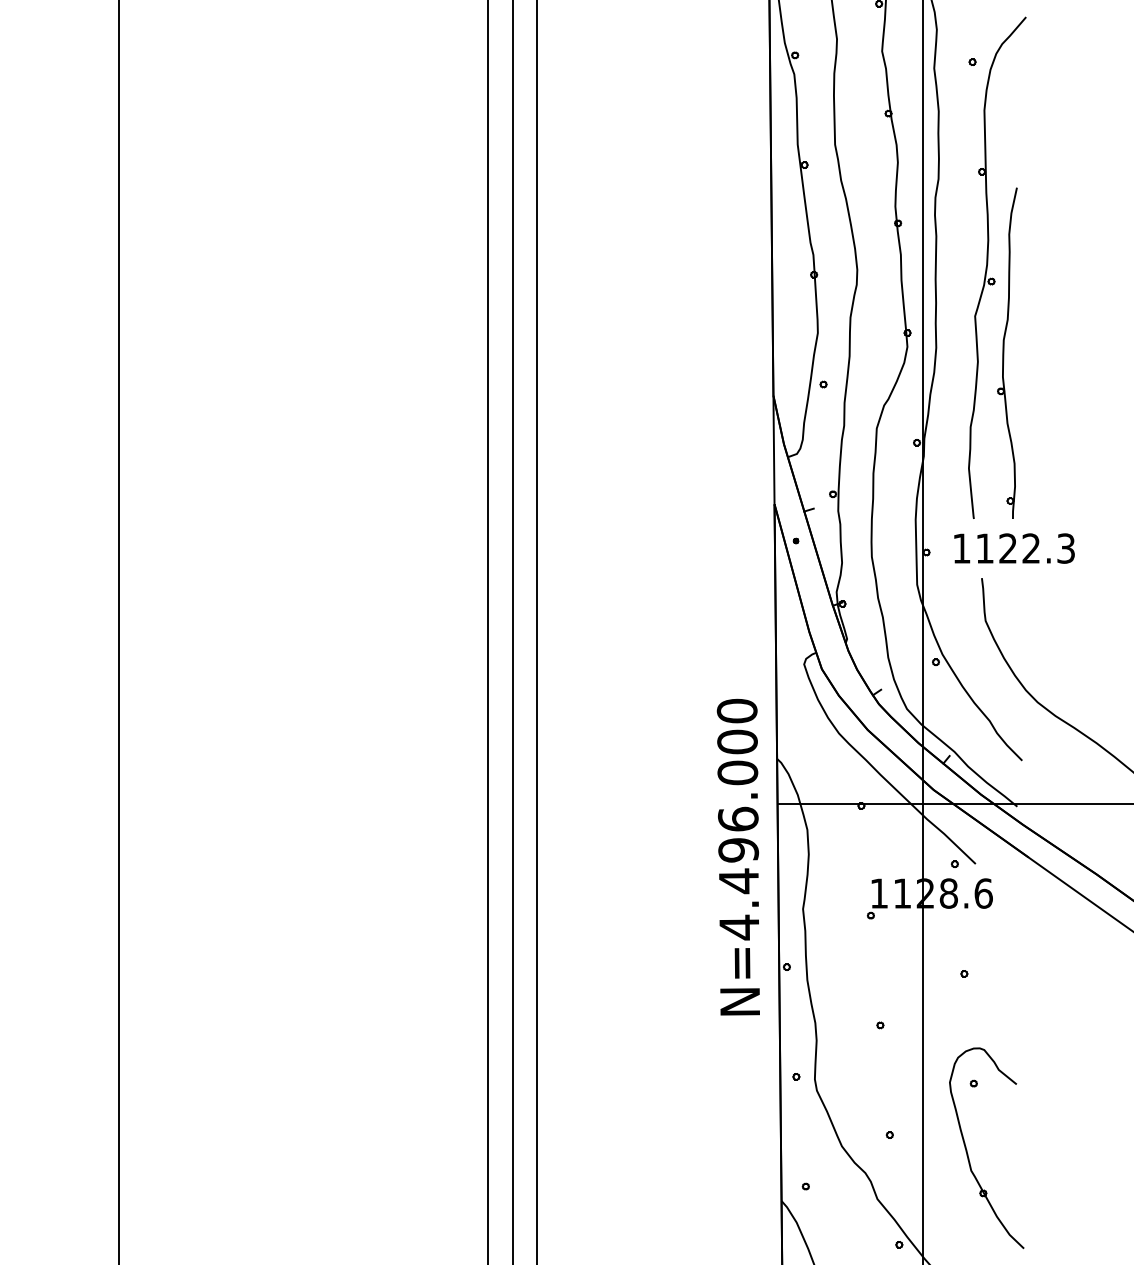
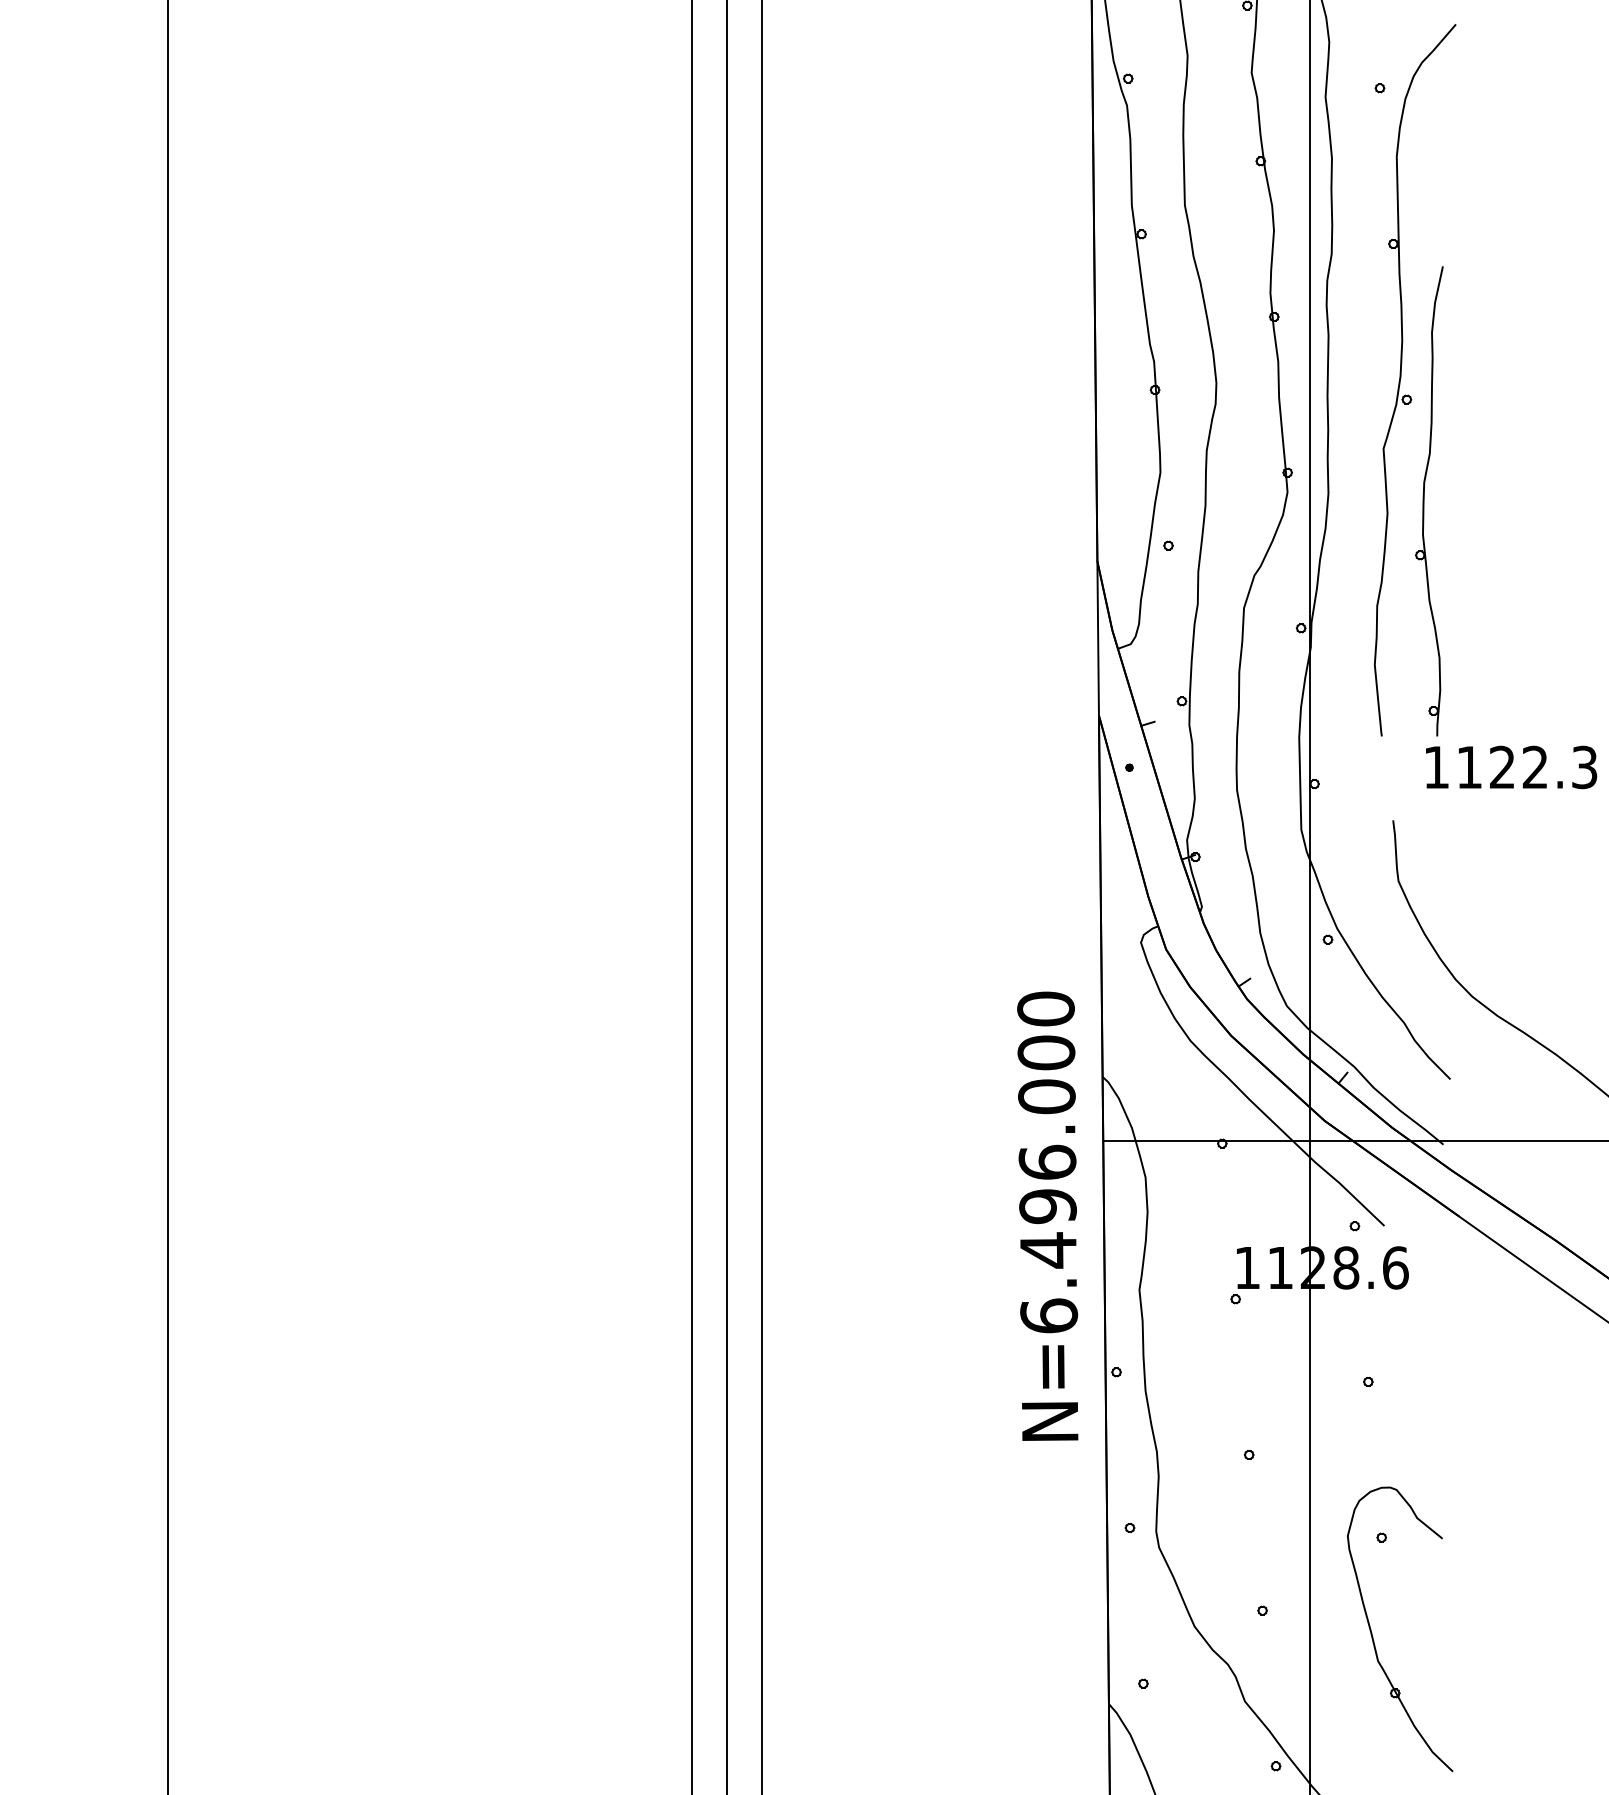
text: (1014, 548) -> (1511, 767), moved
text: (739, 927) -> (1049, 1315), N=4.496.000 -> N=6.496.000

